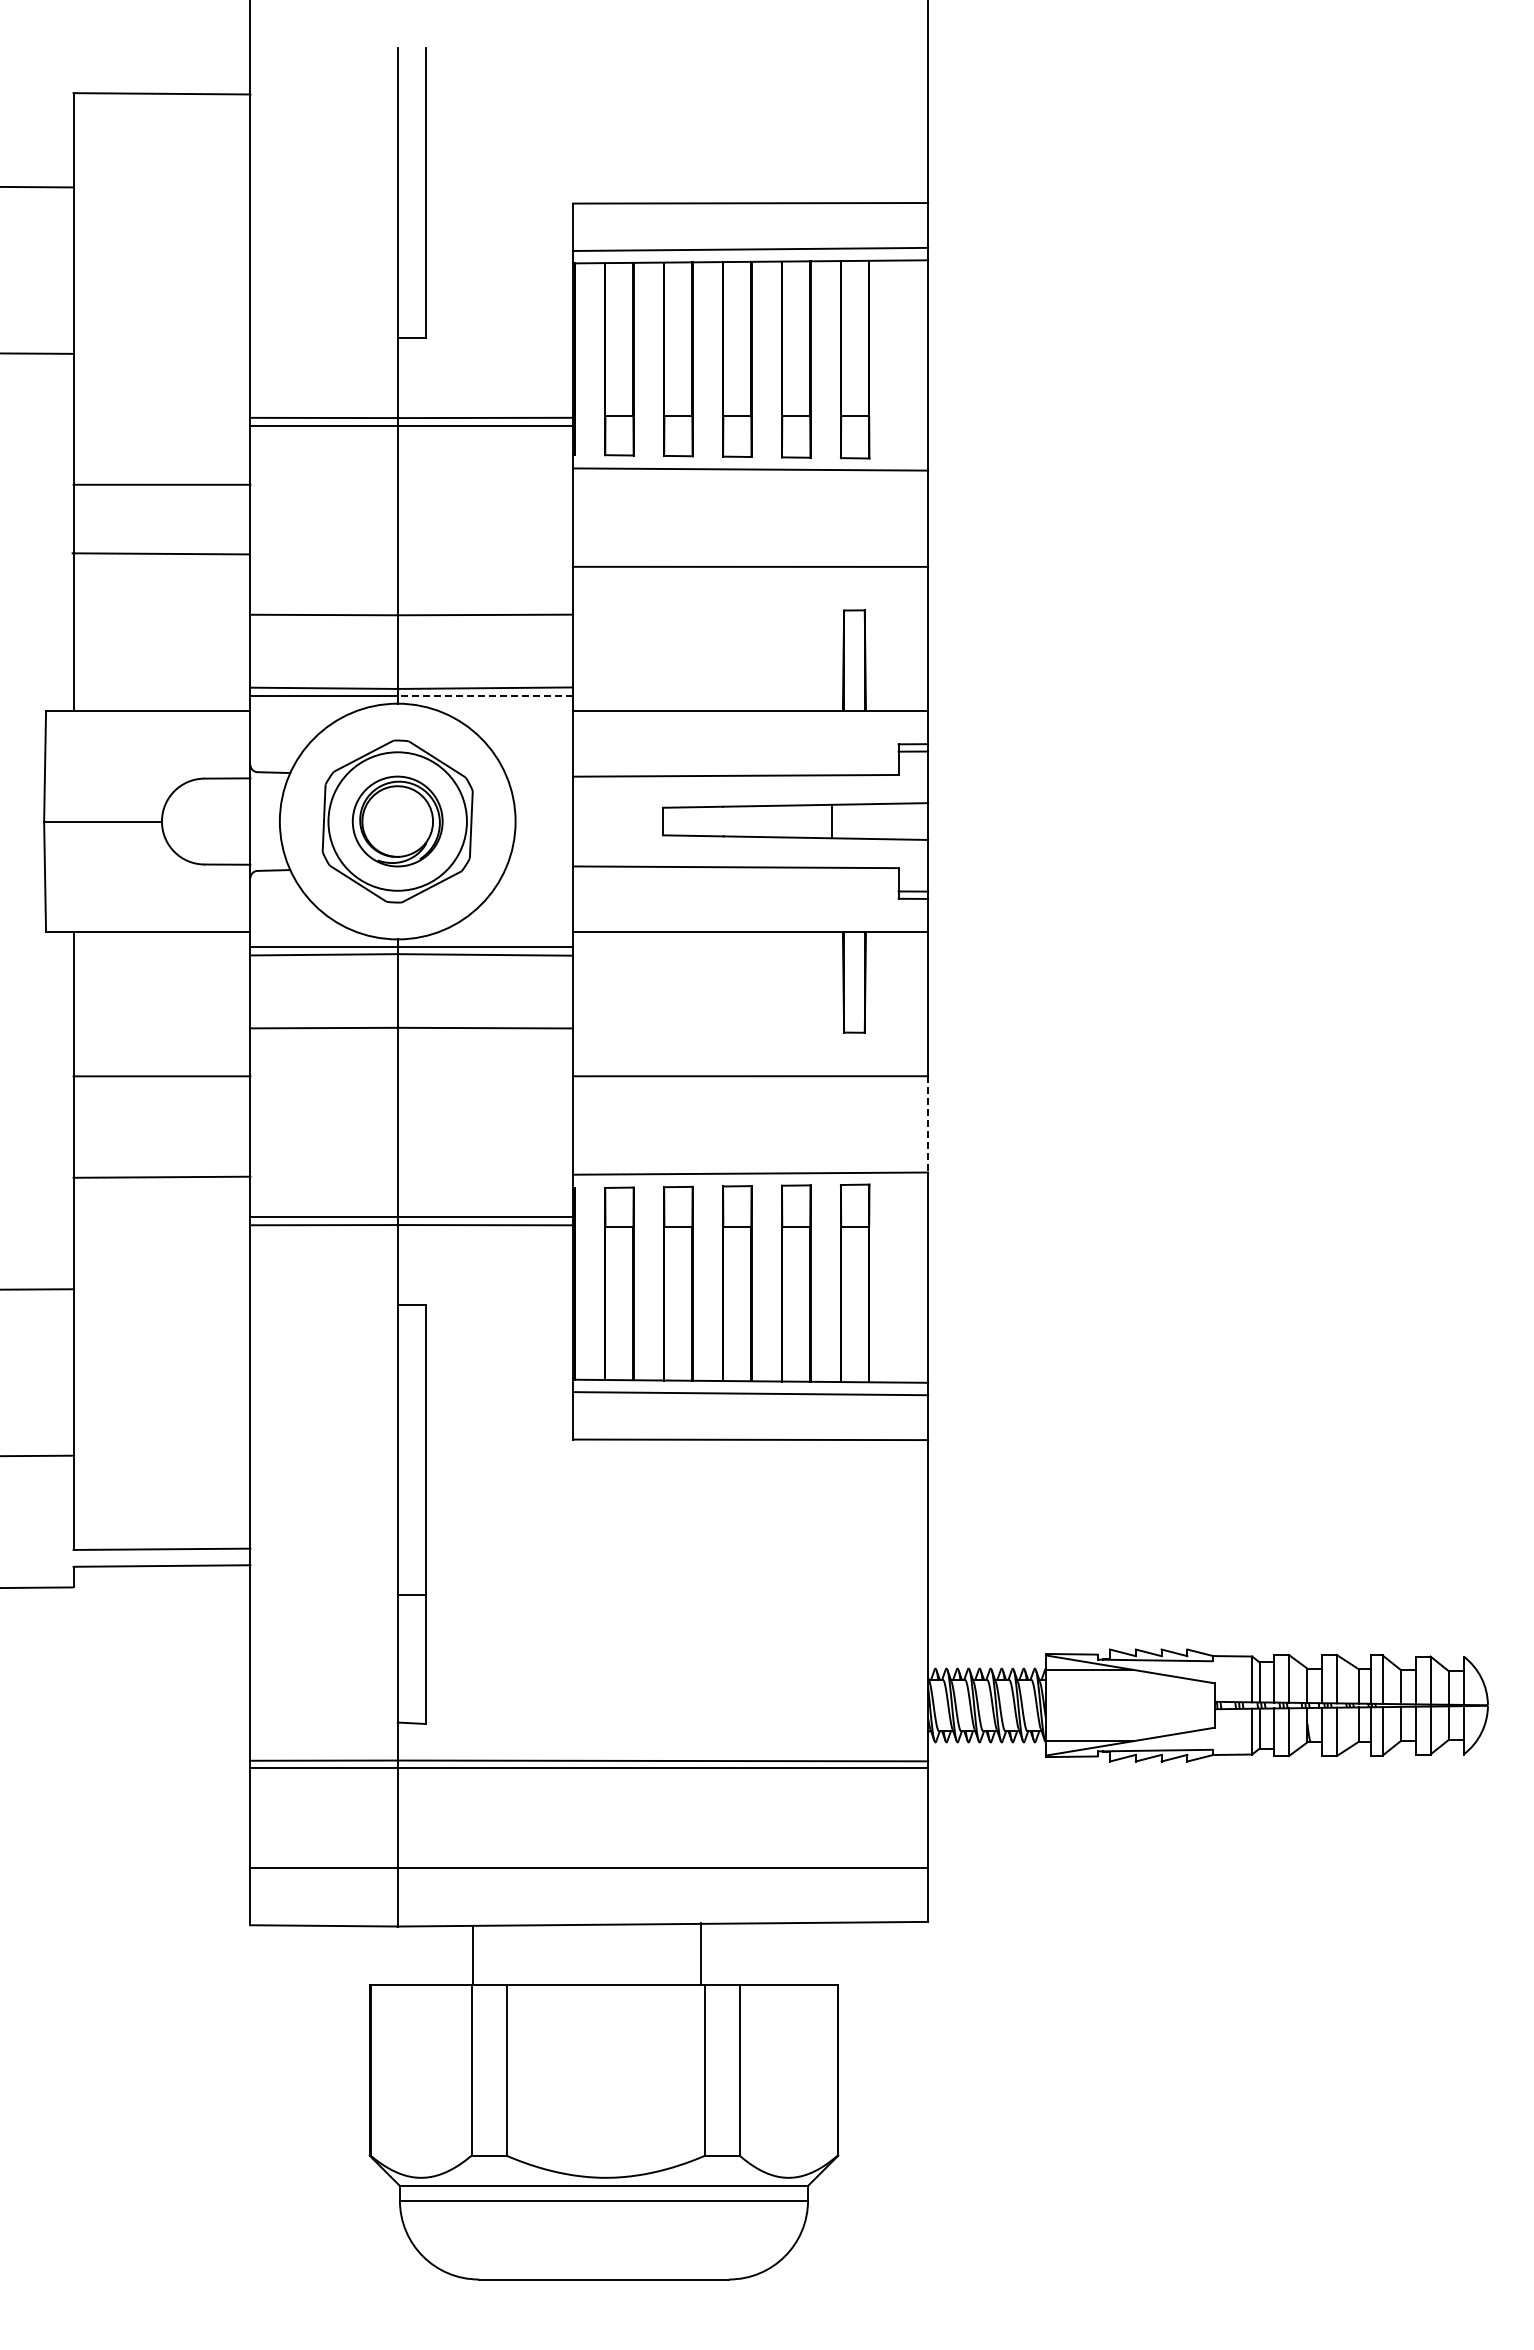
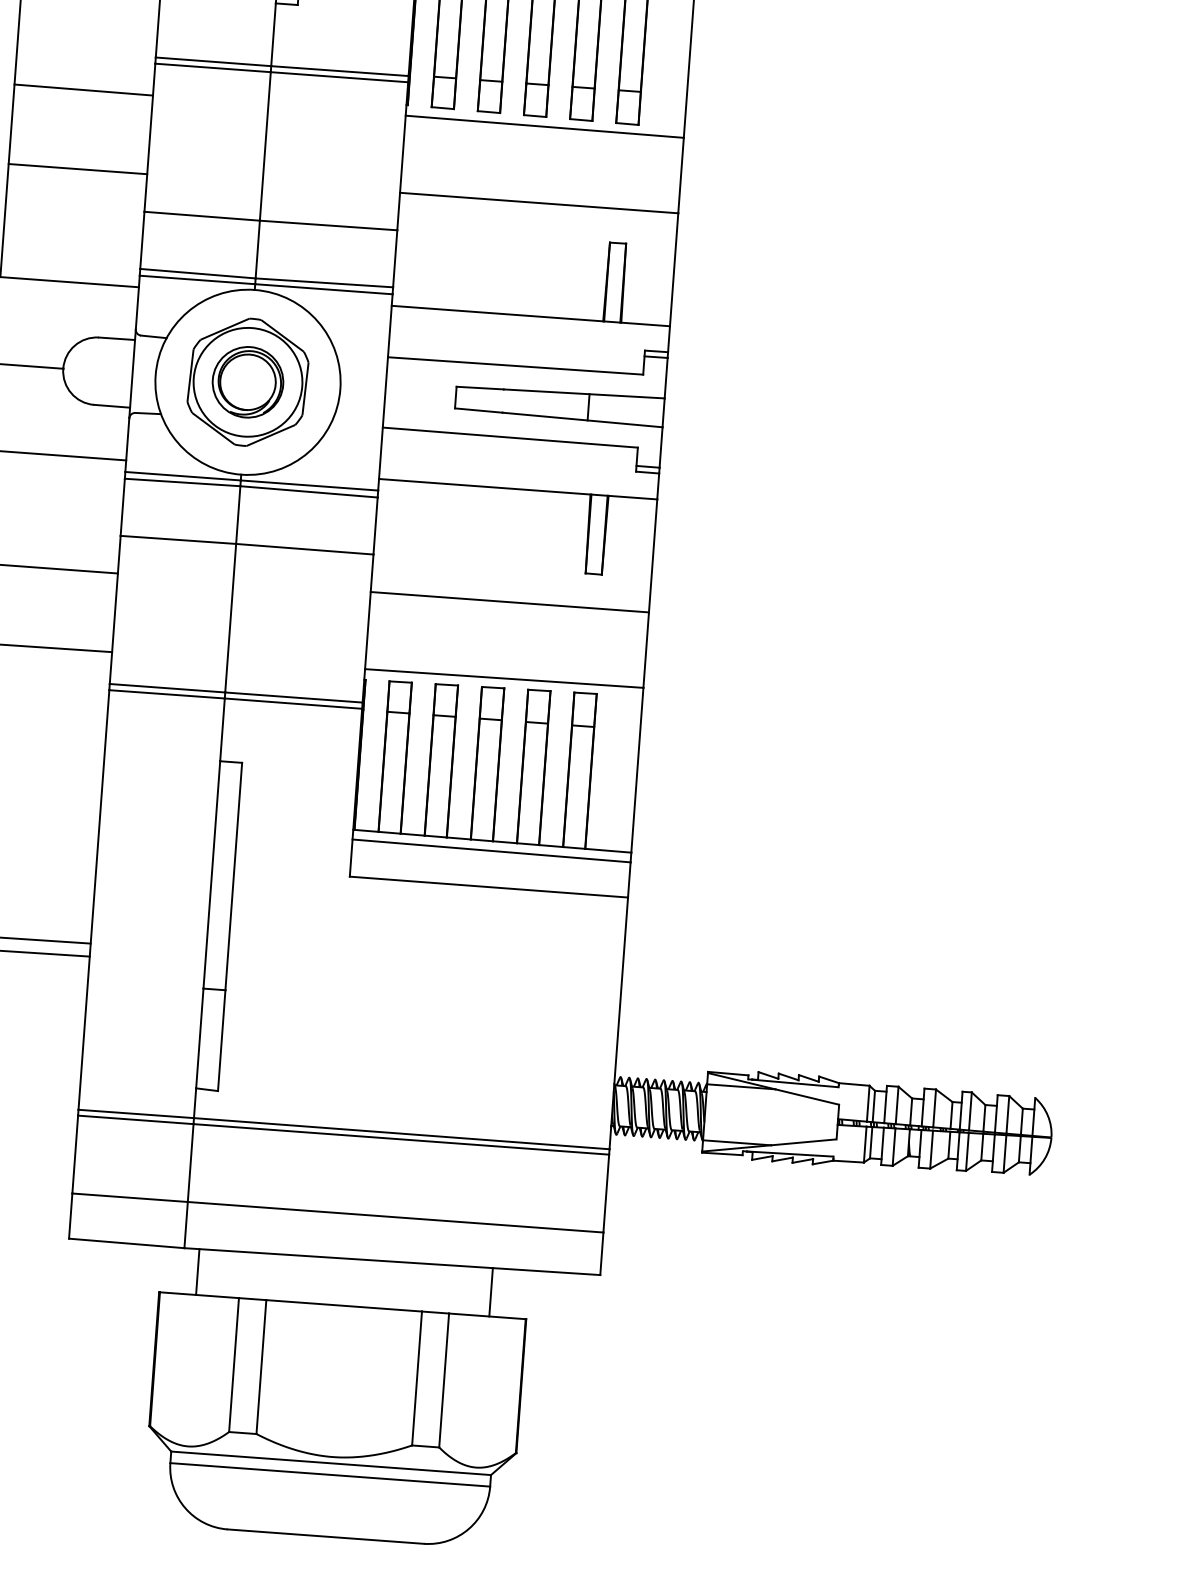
line: (161, 484) -> (77, 168), moved
line: (160, 553) -> (83, 89), moved
line: (485, 696) -> (323, 289), dashed -> solid
line: (928, 1124) -> (646, 650), dashed -> solid
line: (701, 1953) -> (491, 1291), moved
line: (472, 1955) -> (197, 1271), moved

